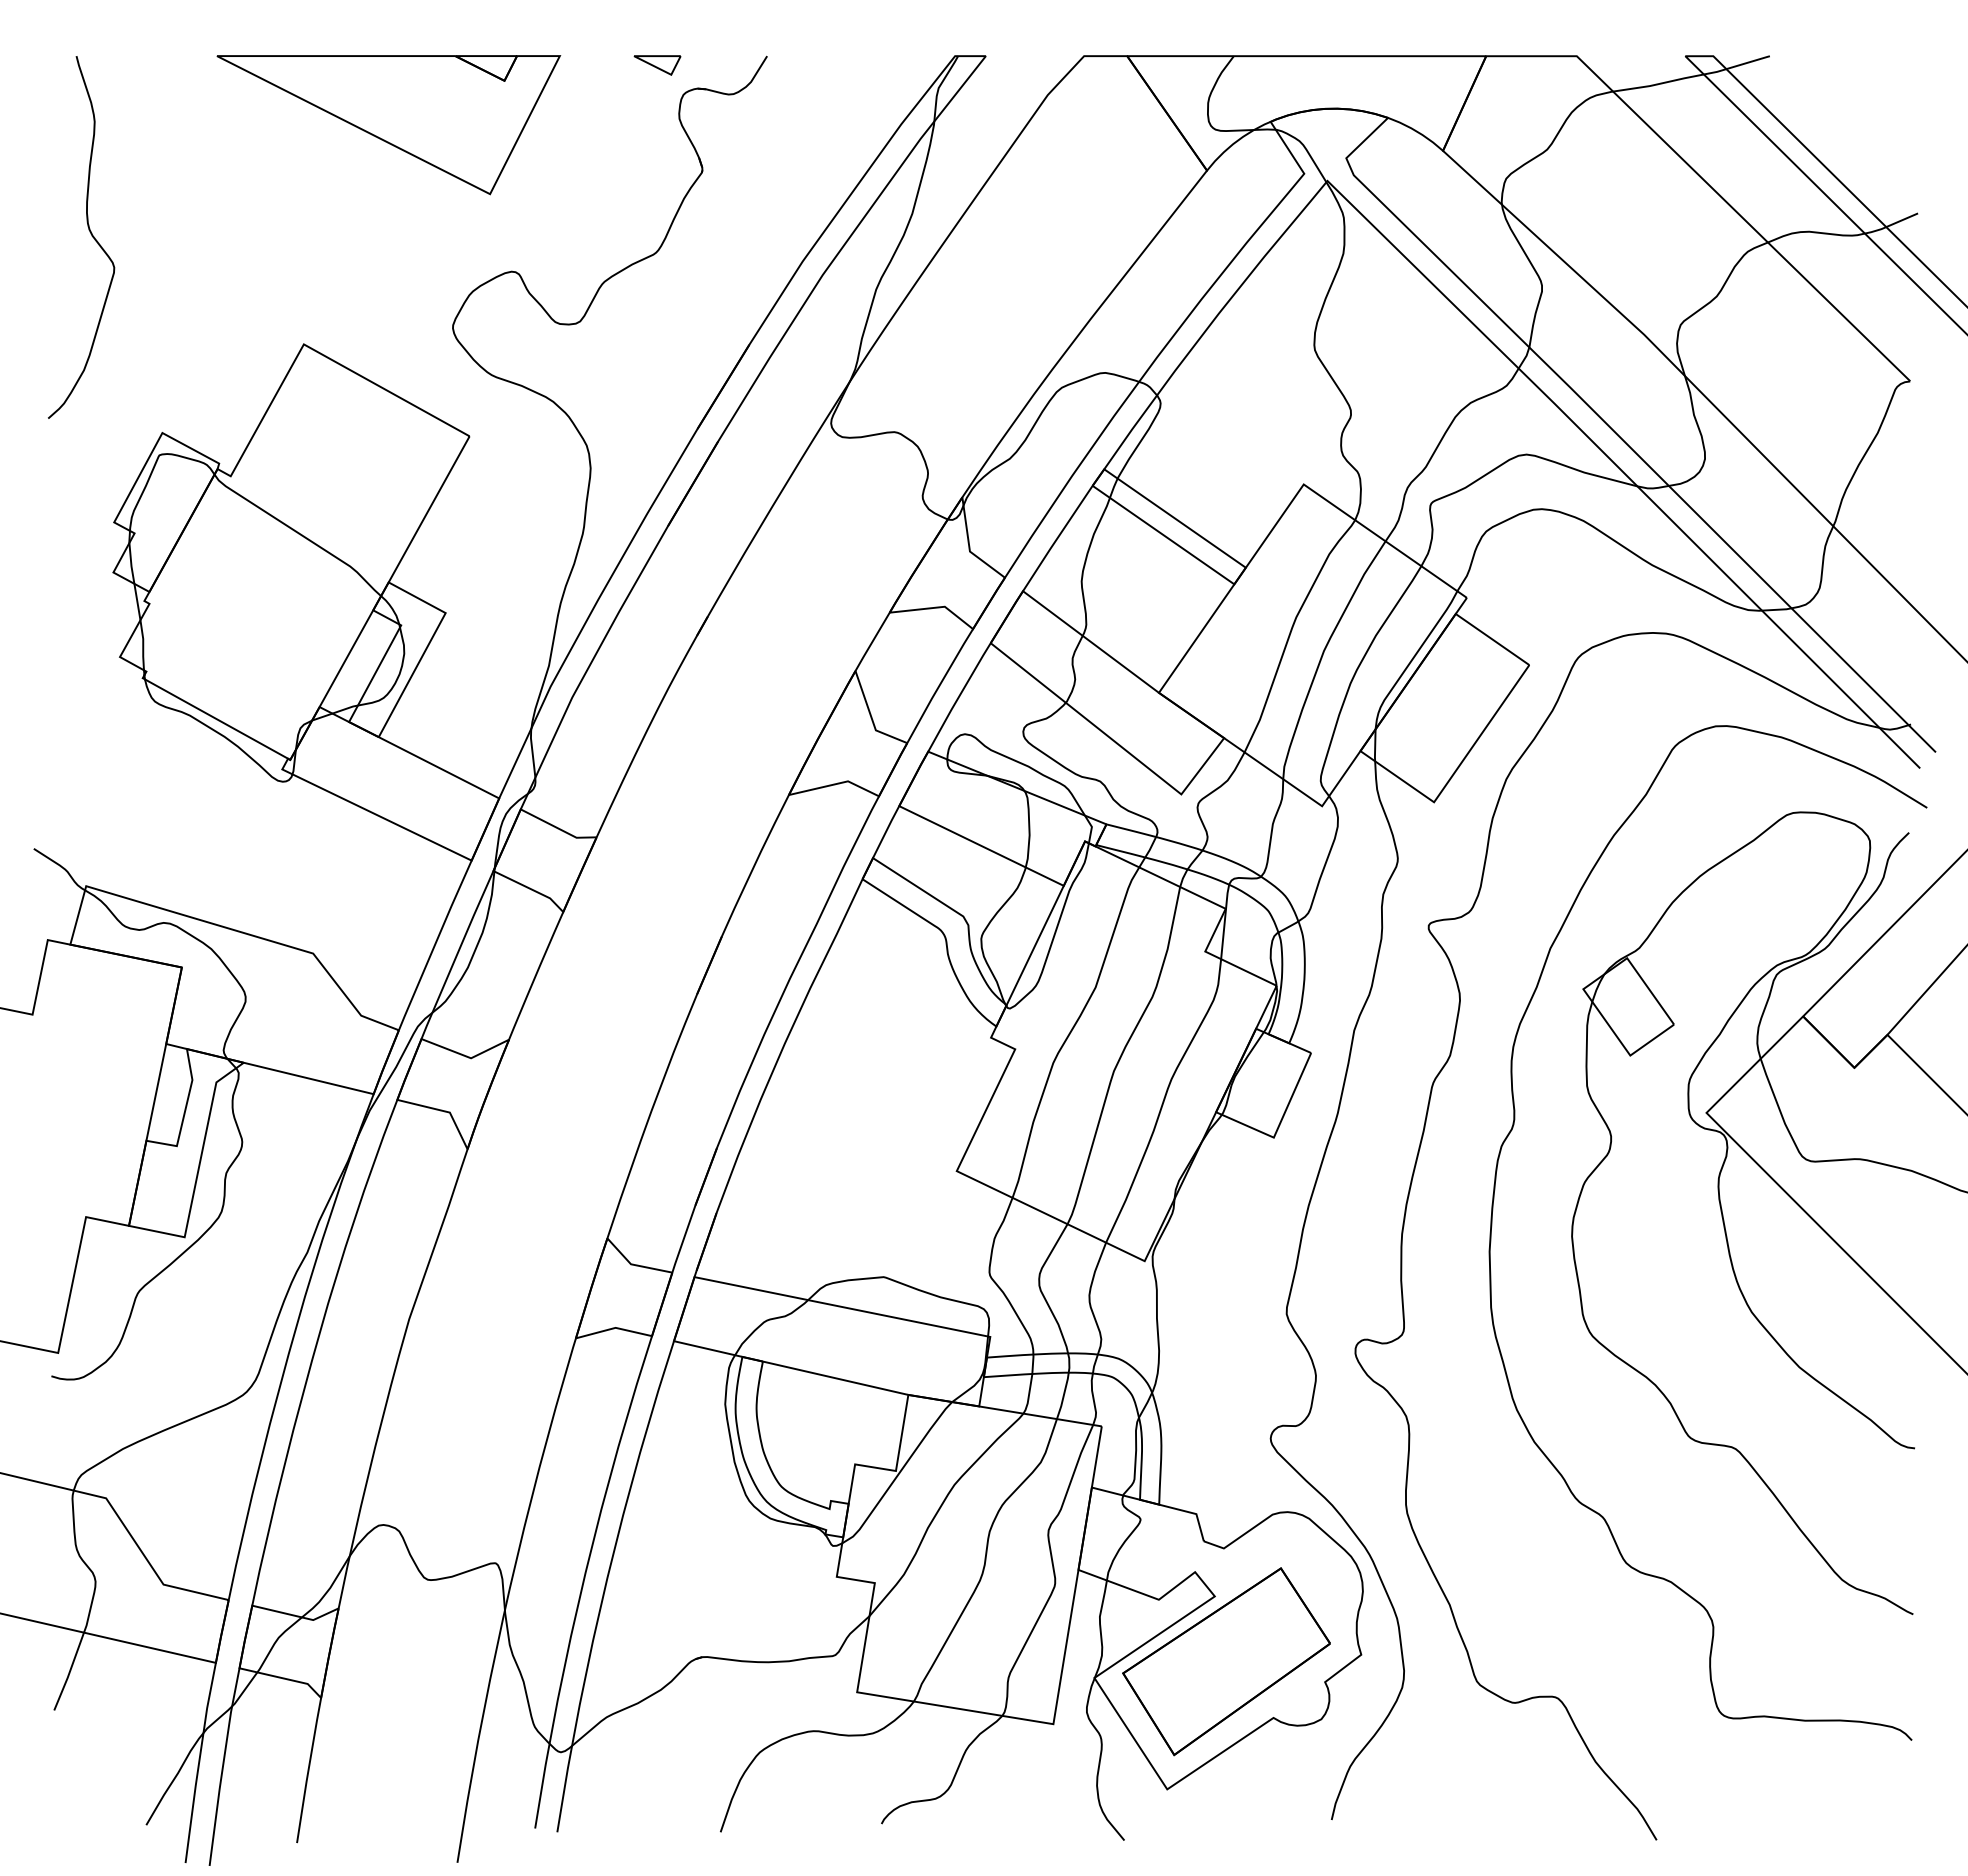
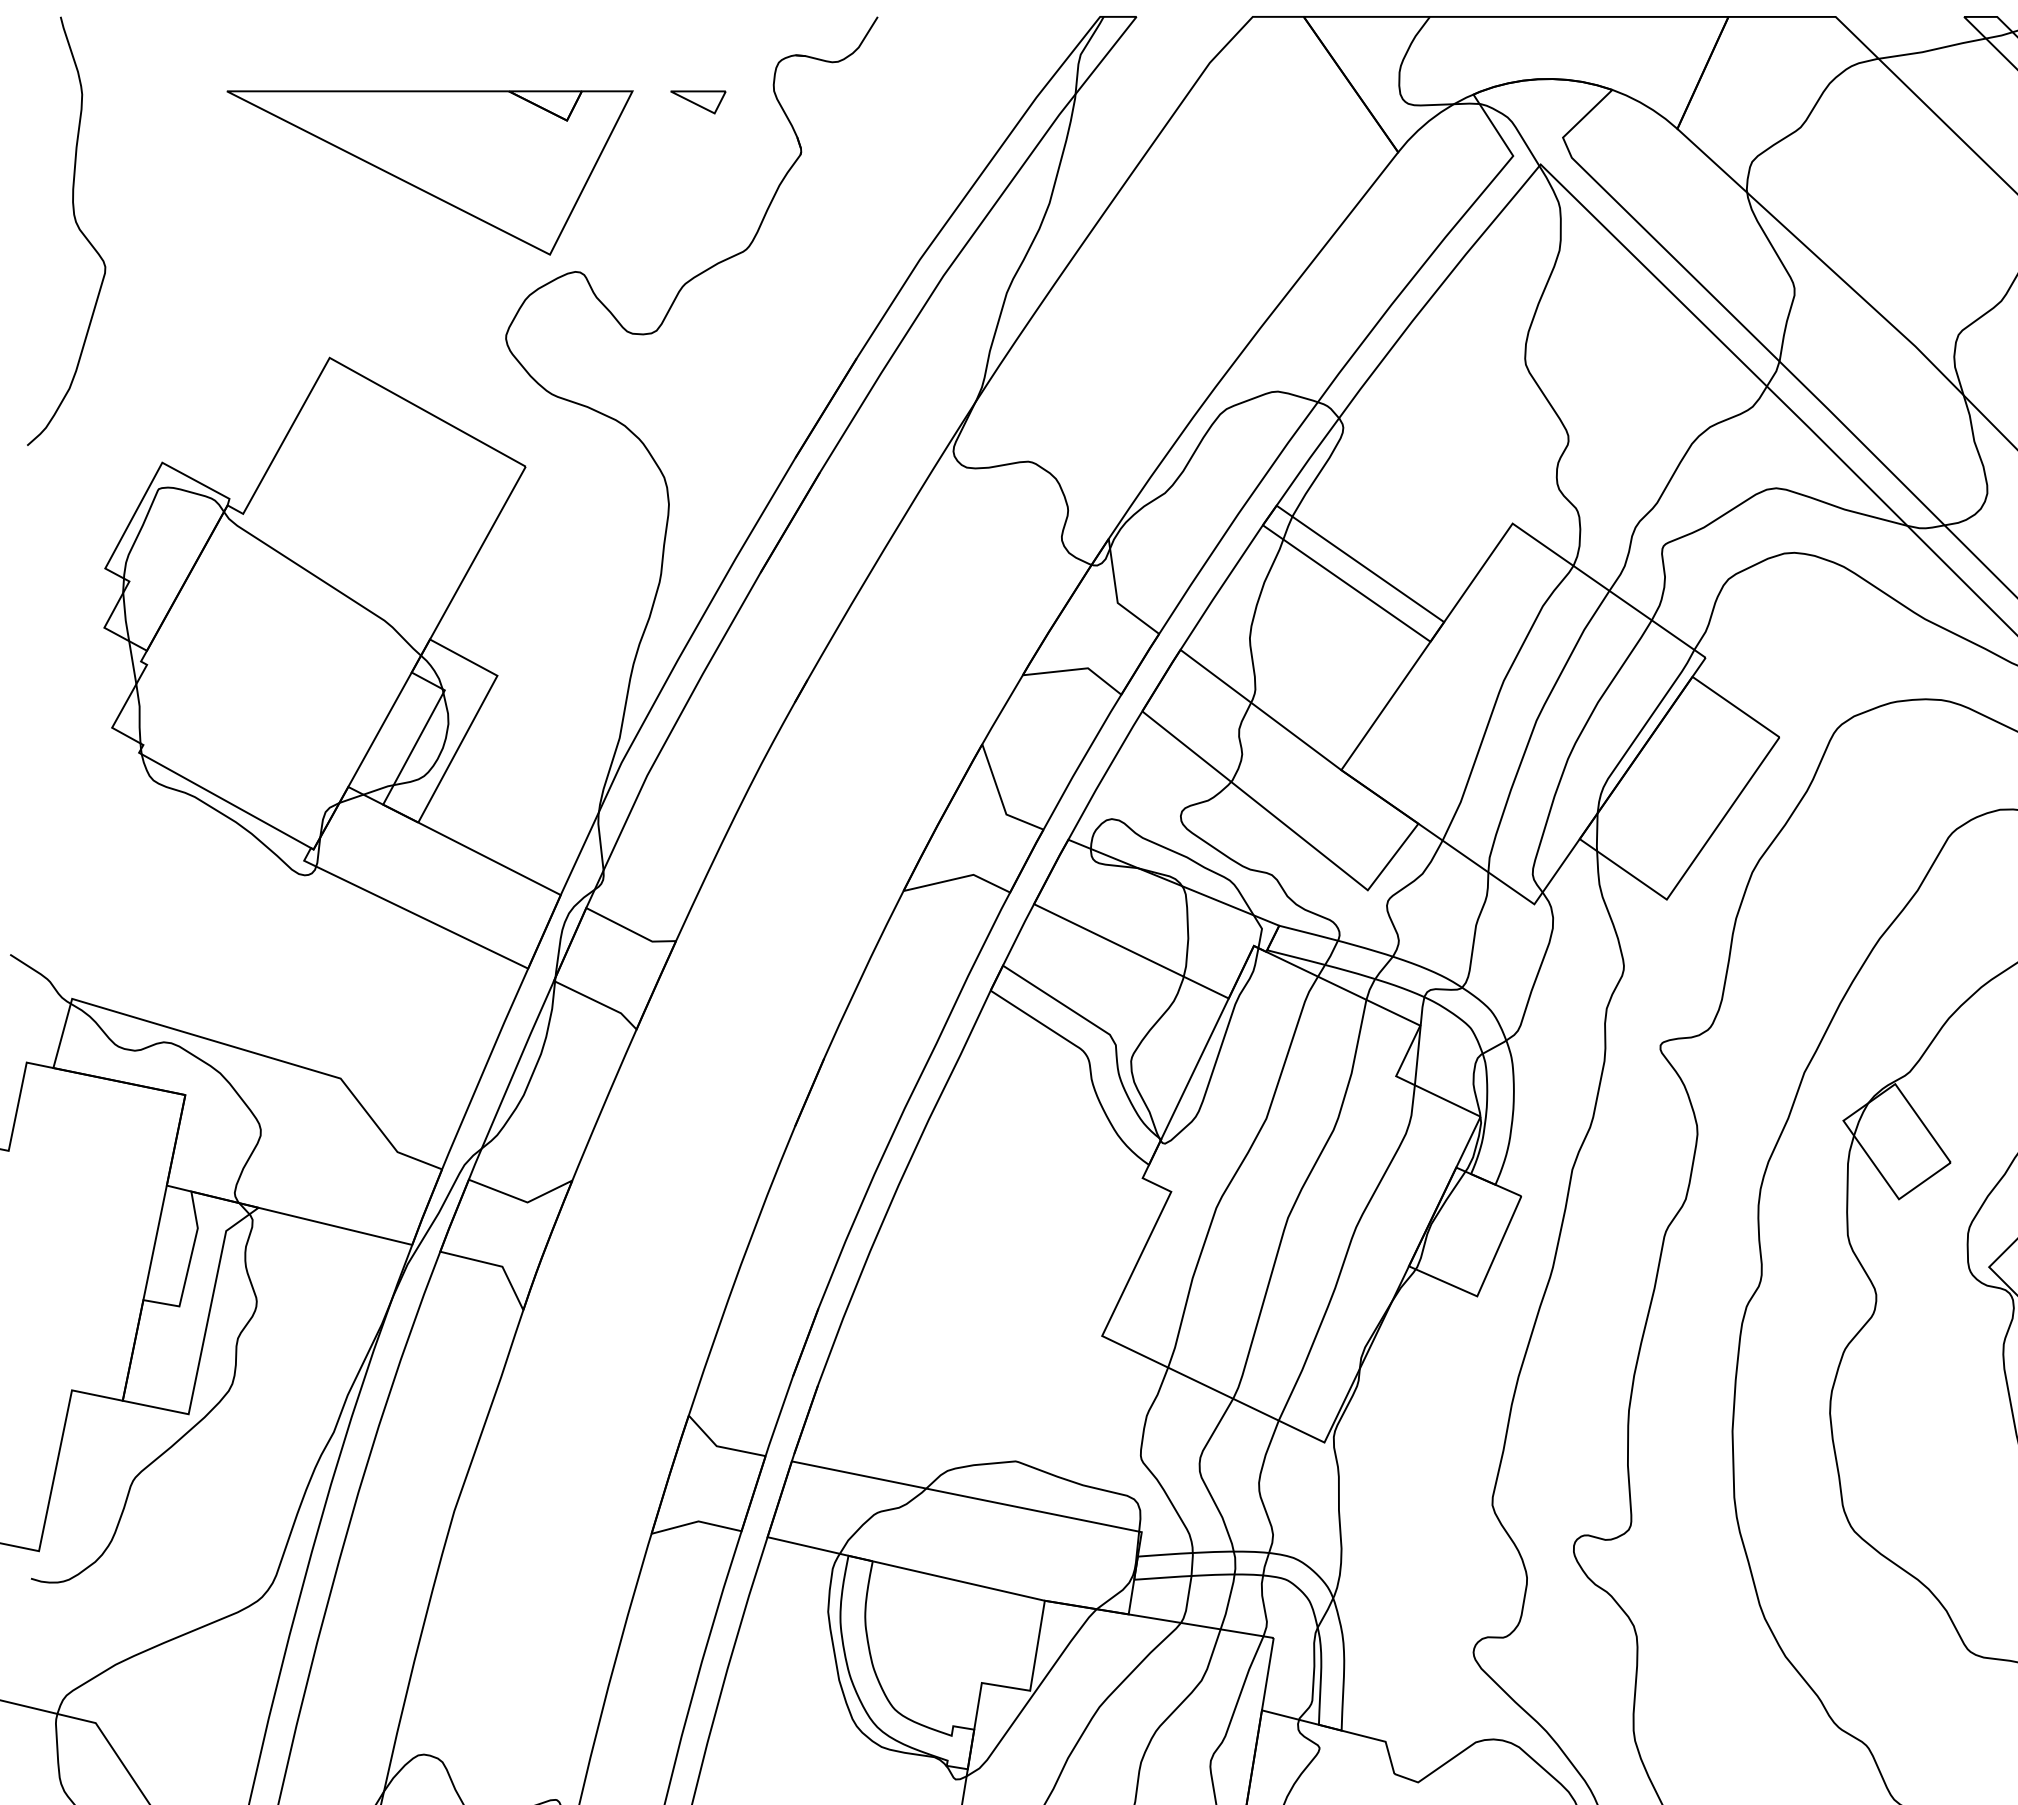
part: (657, 65) -> (698, 102), moved
part: (388, 125) -> (429, 173), moved

